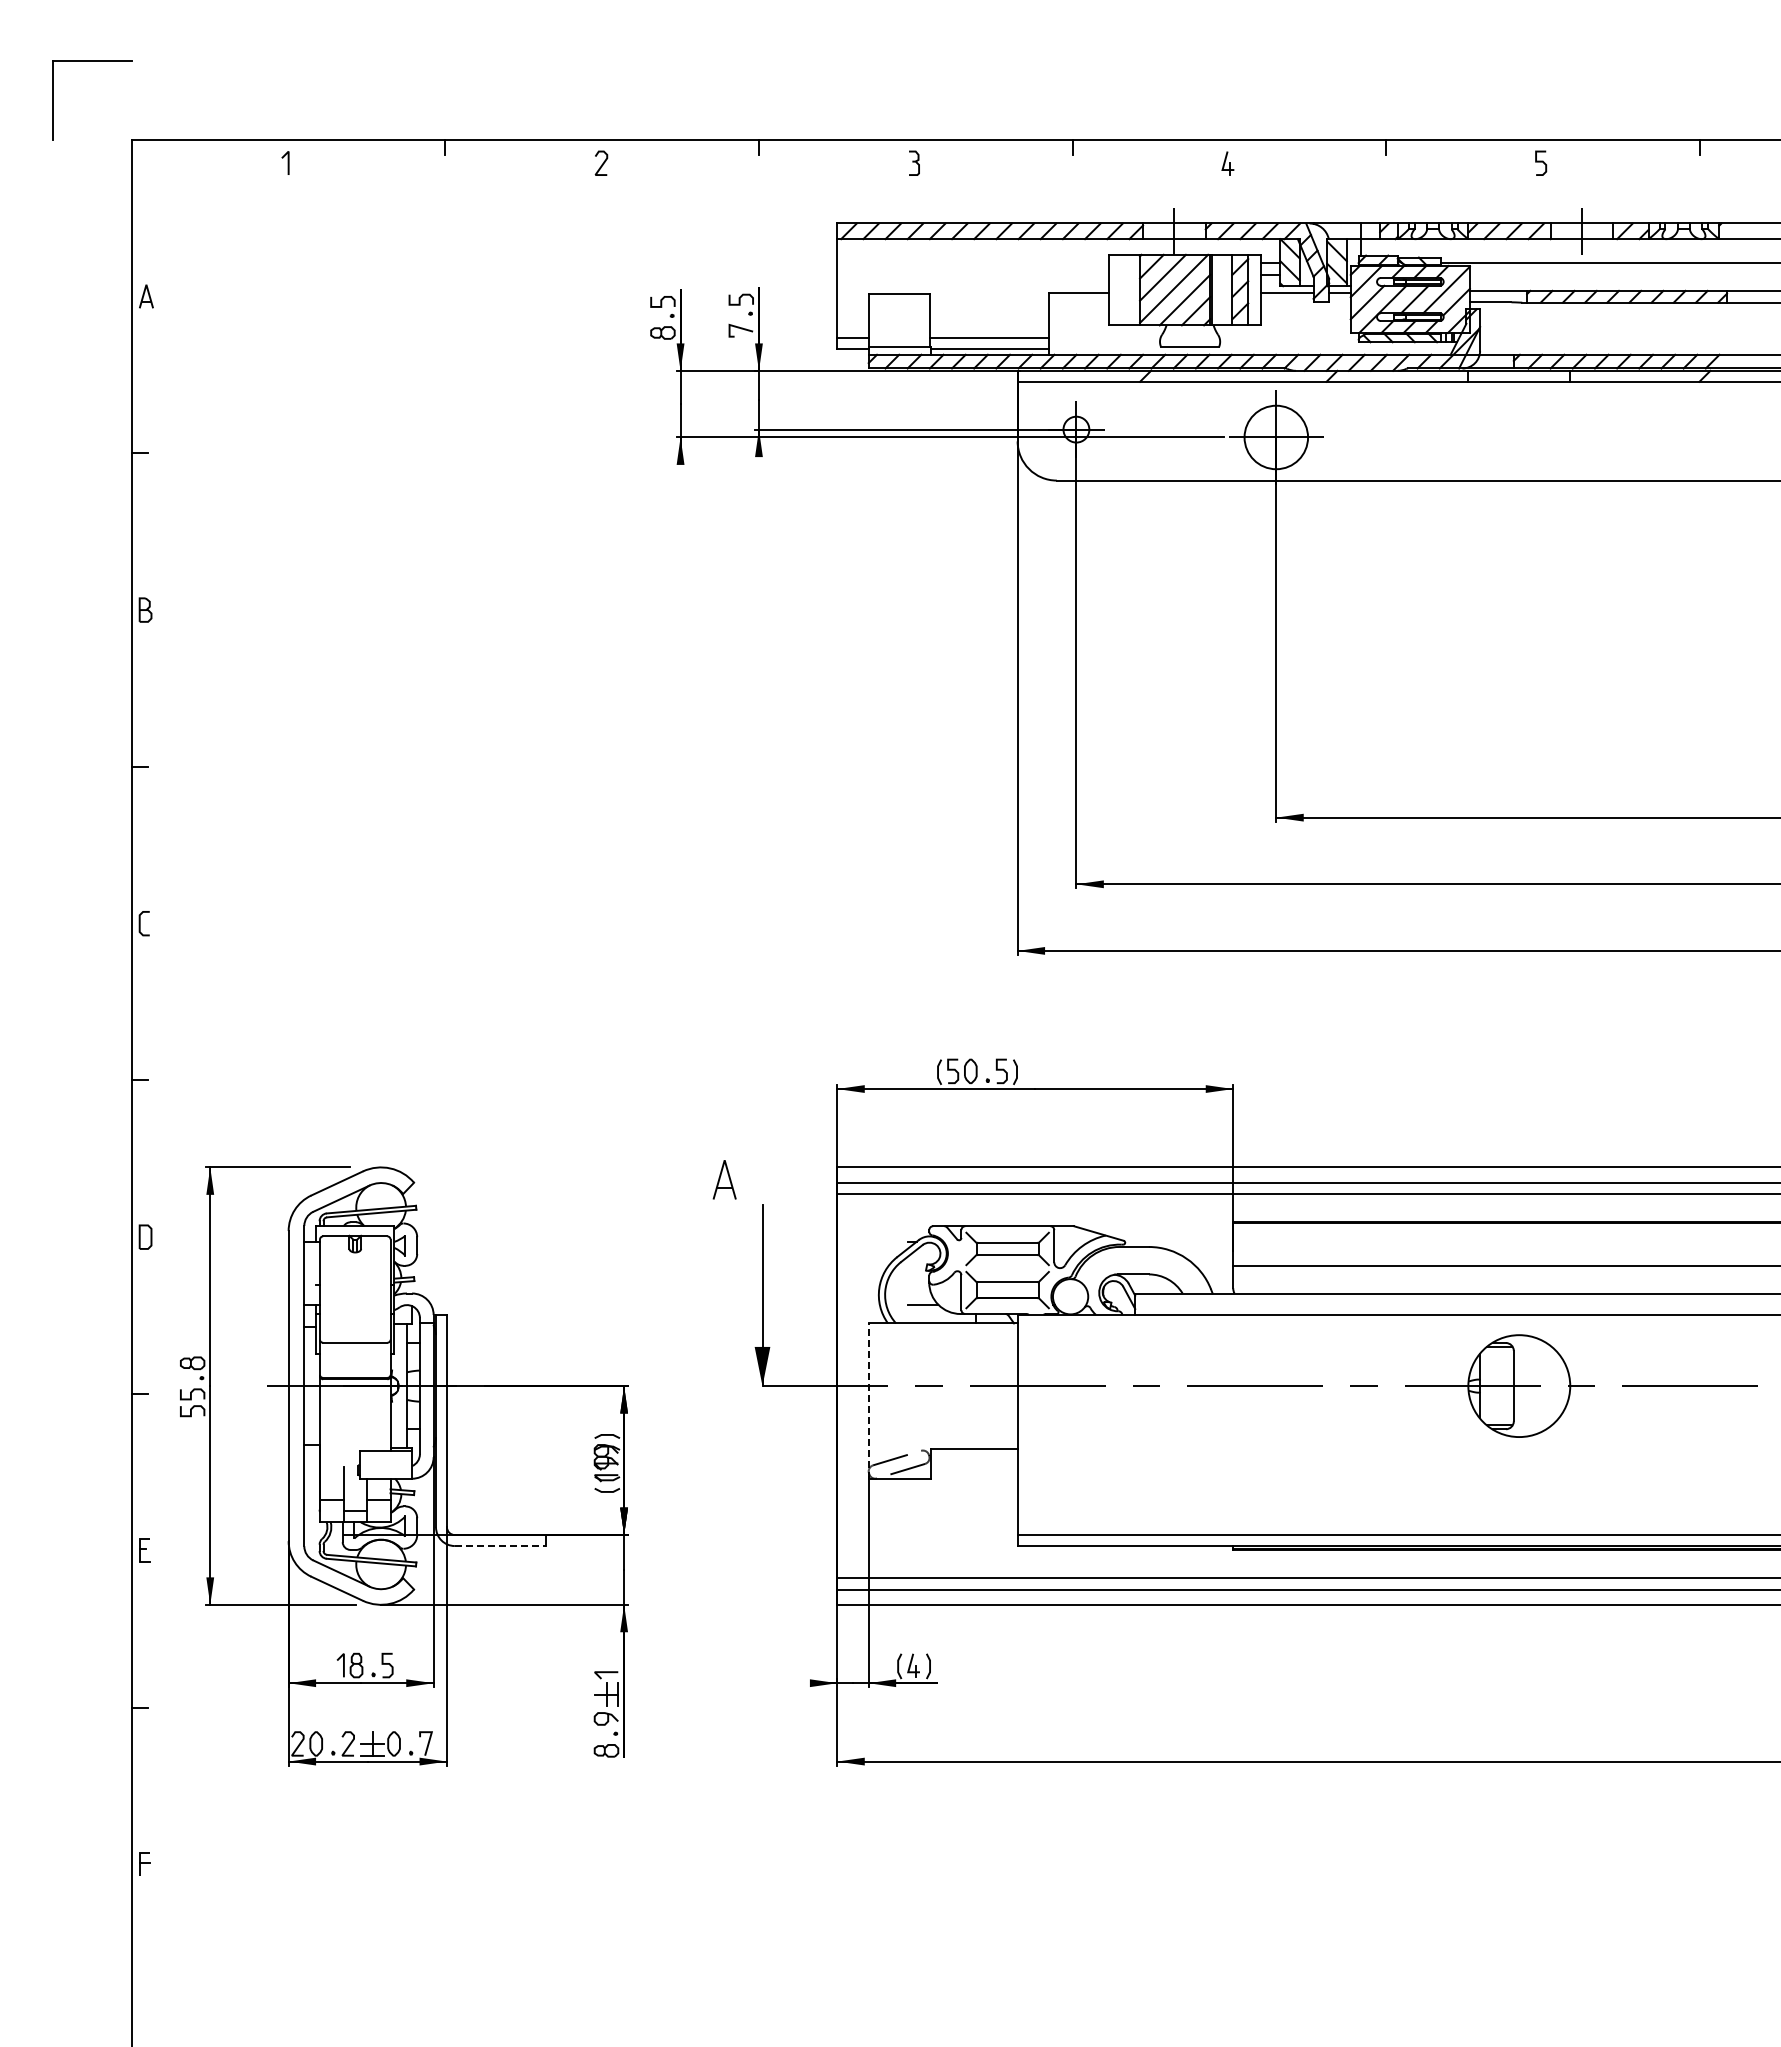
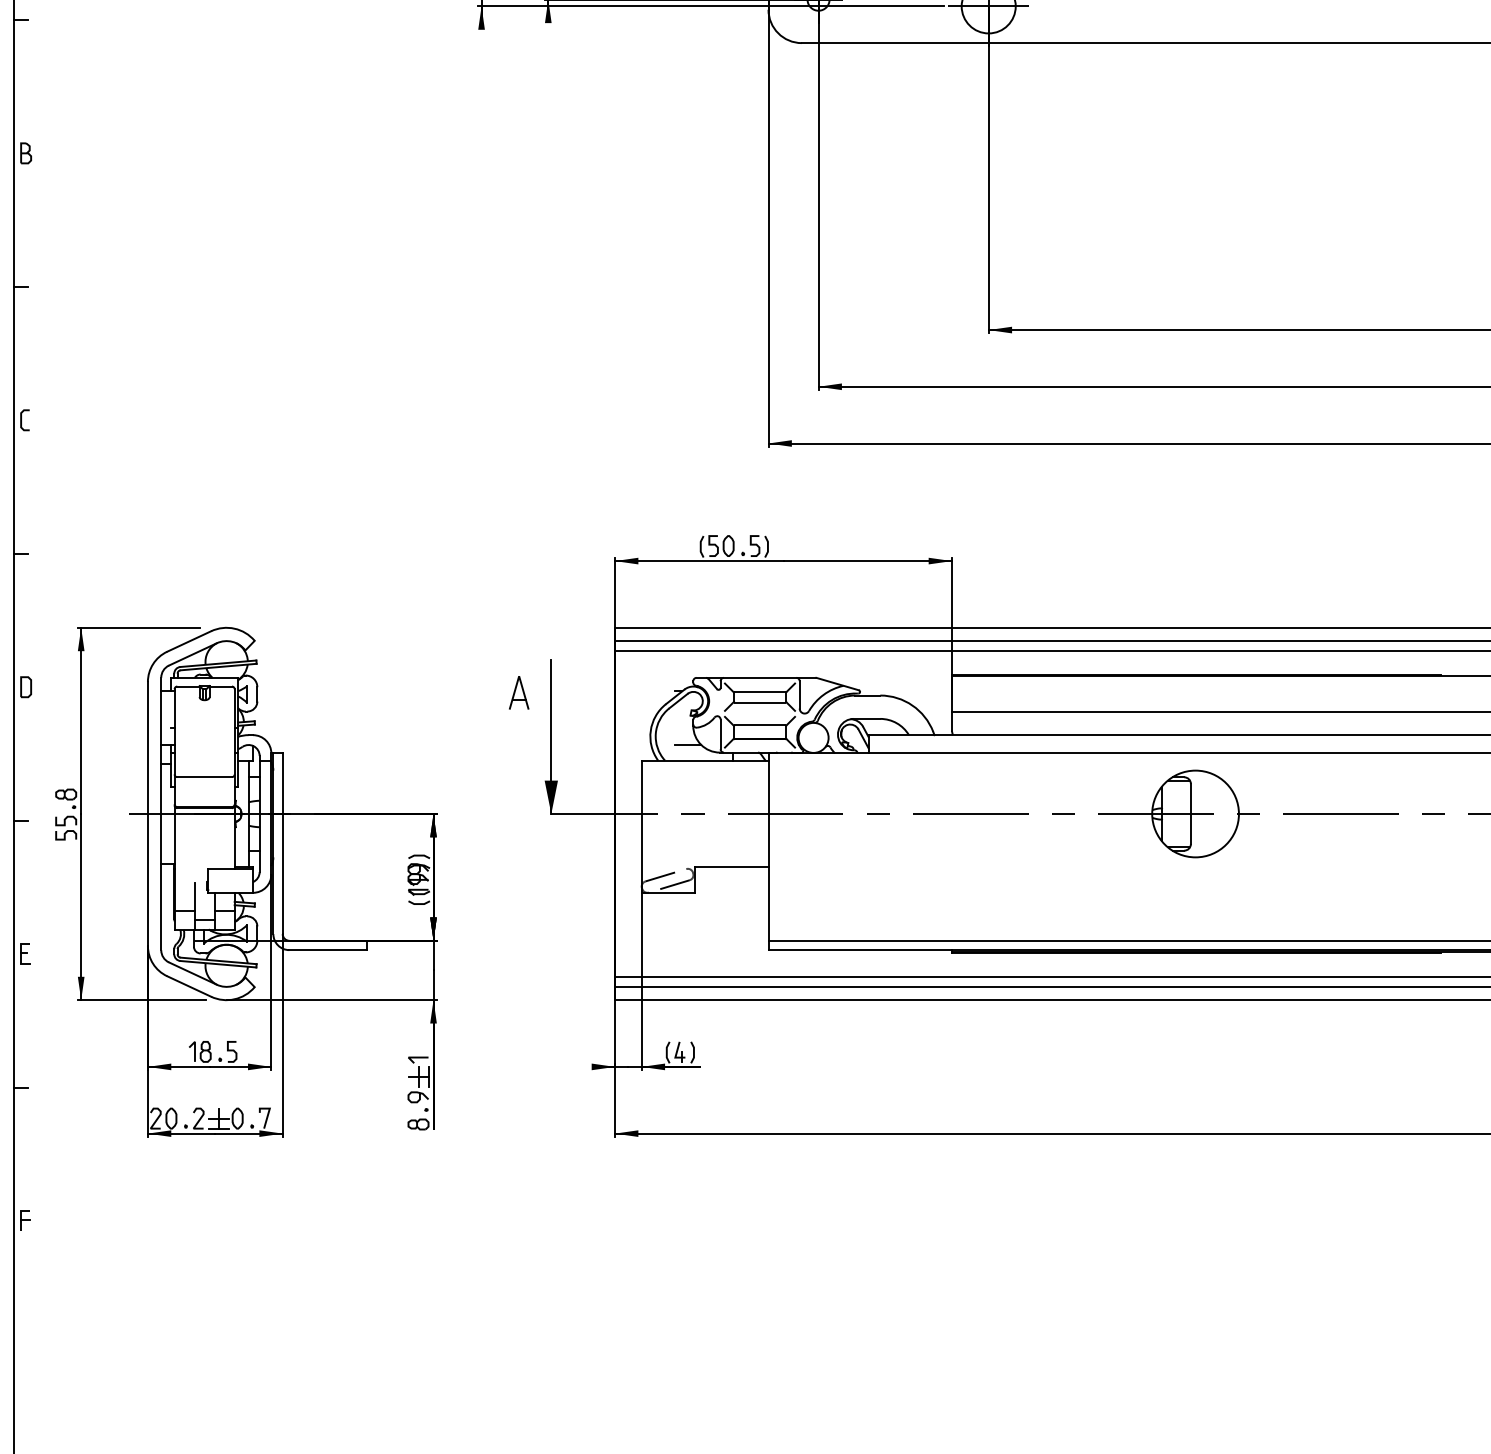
part: (724, 1179) -> (518, 692), moved
line: (868, 1401) -> (641, 827), dashed -> solid
line: (500, 1546) -> (328, 950), dashed -> solid

